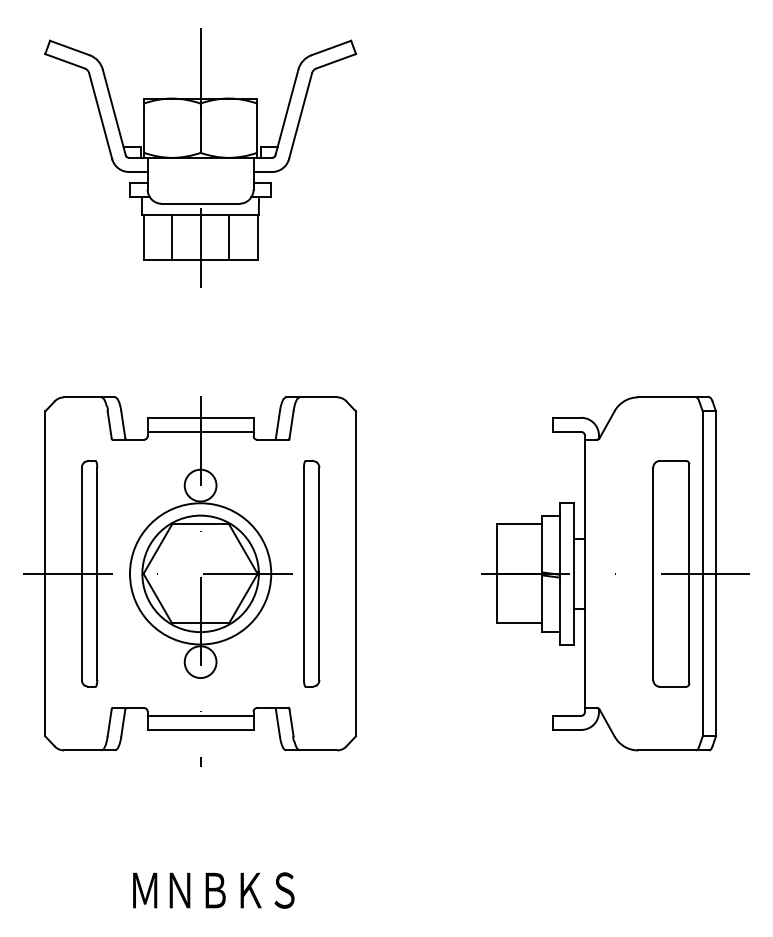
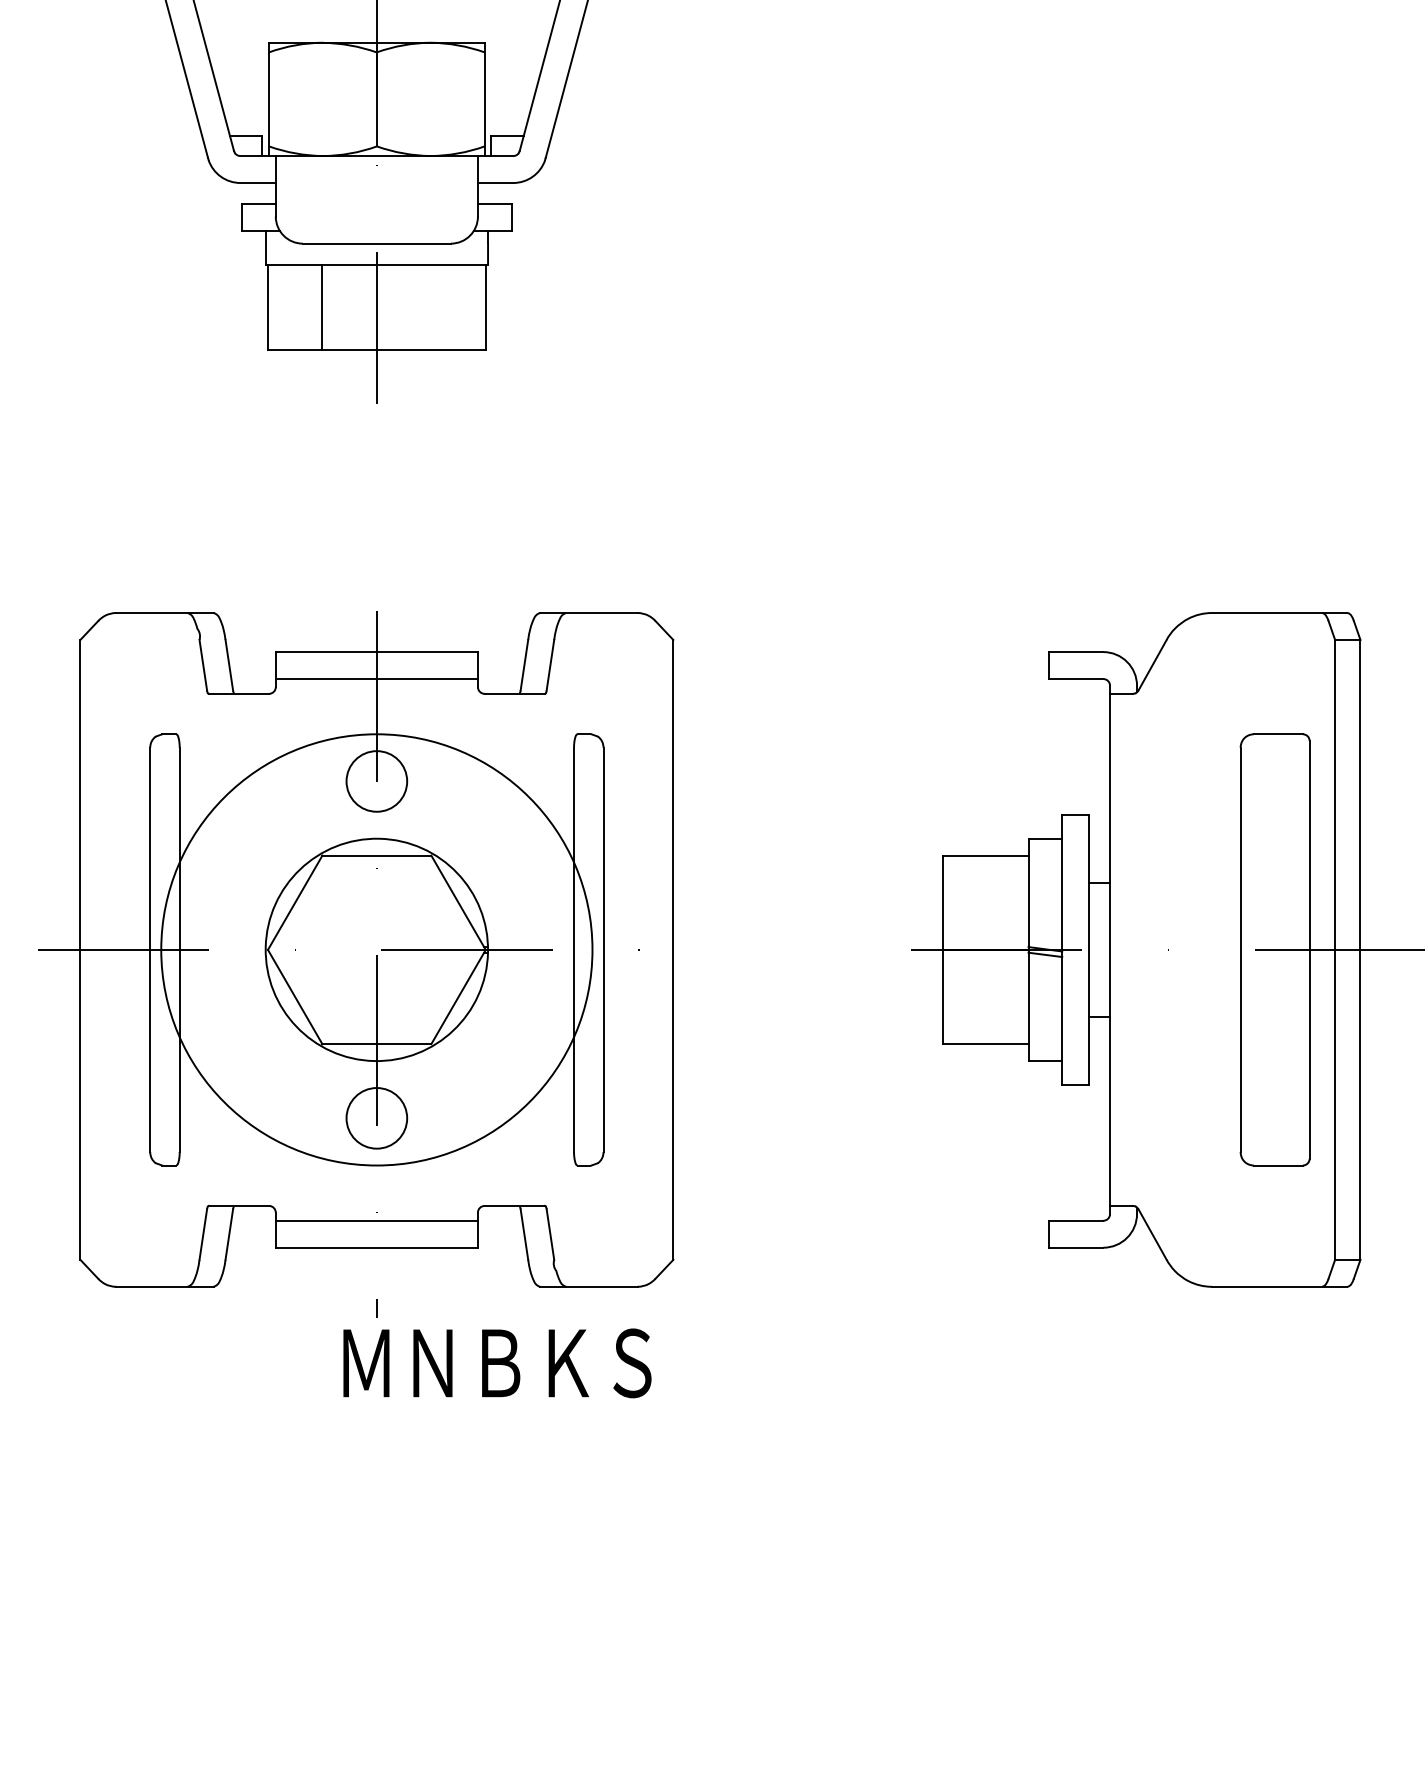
line: (229, 236) -> (431, 306), removed
circle: (200, 573) -> (376, 949), size x1.6
text: (213, 890) -> (496, 1363), moved

